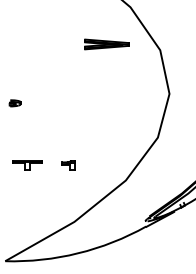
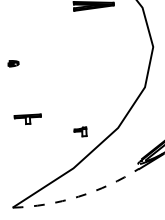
part: (68, 165) -> (80, 131), moved
arc: (78, 253) -> (78, 196), solid -> dashed

